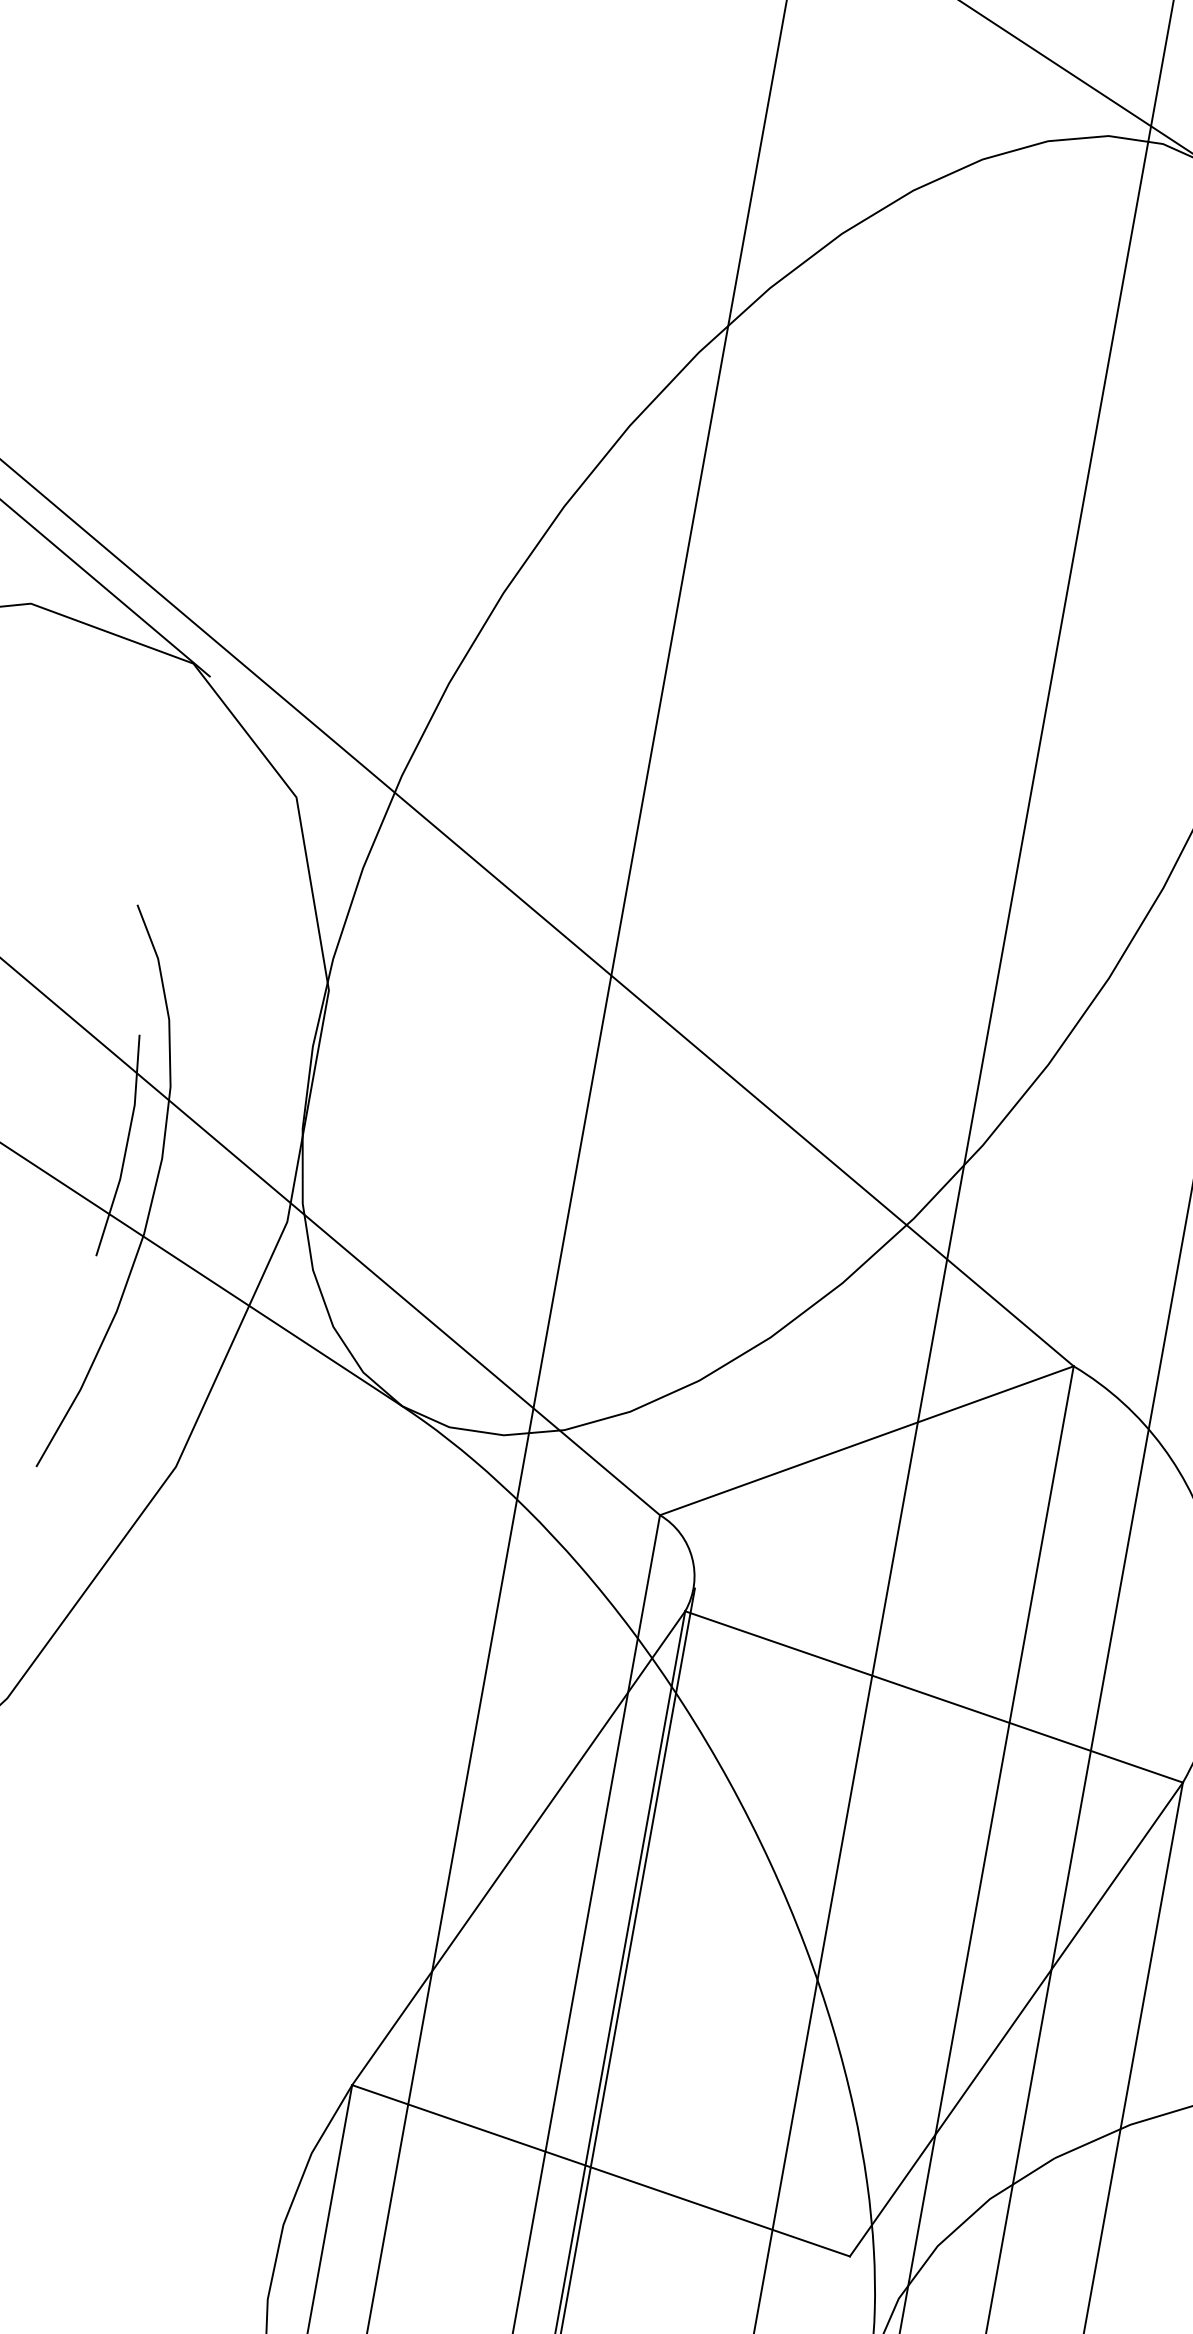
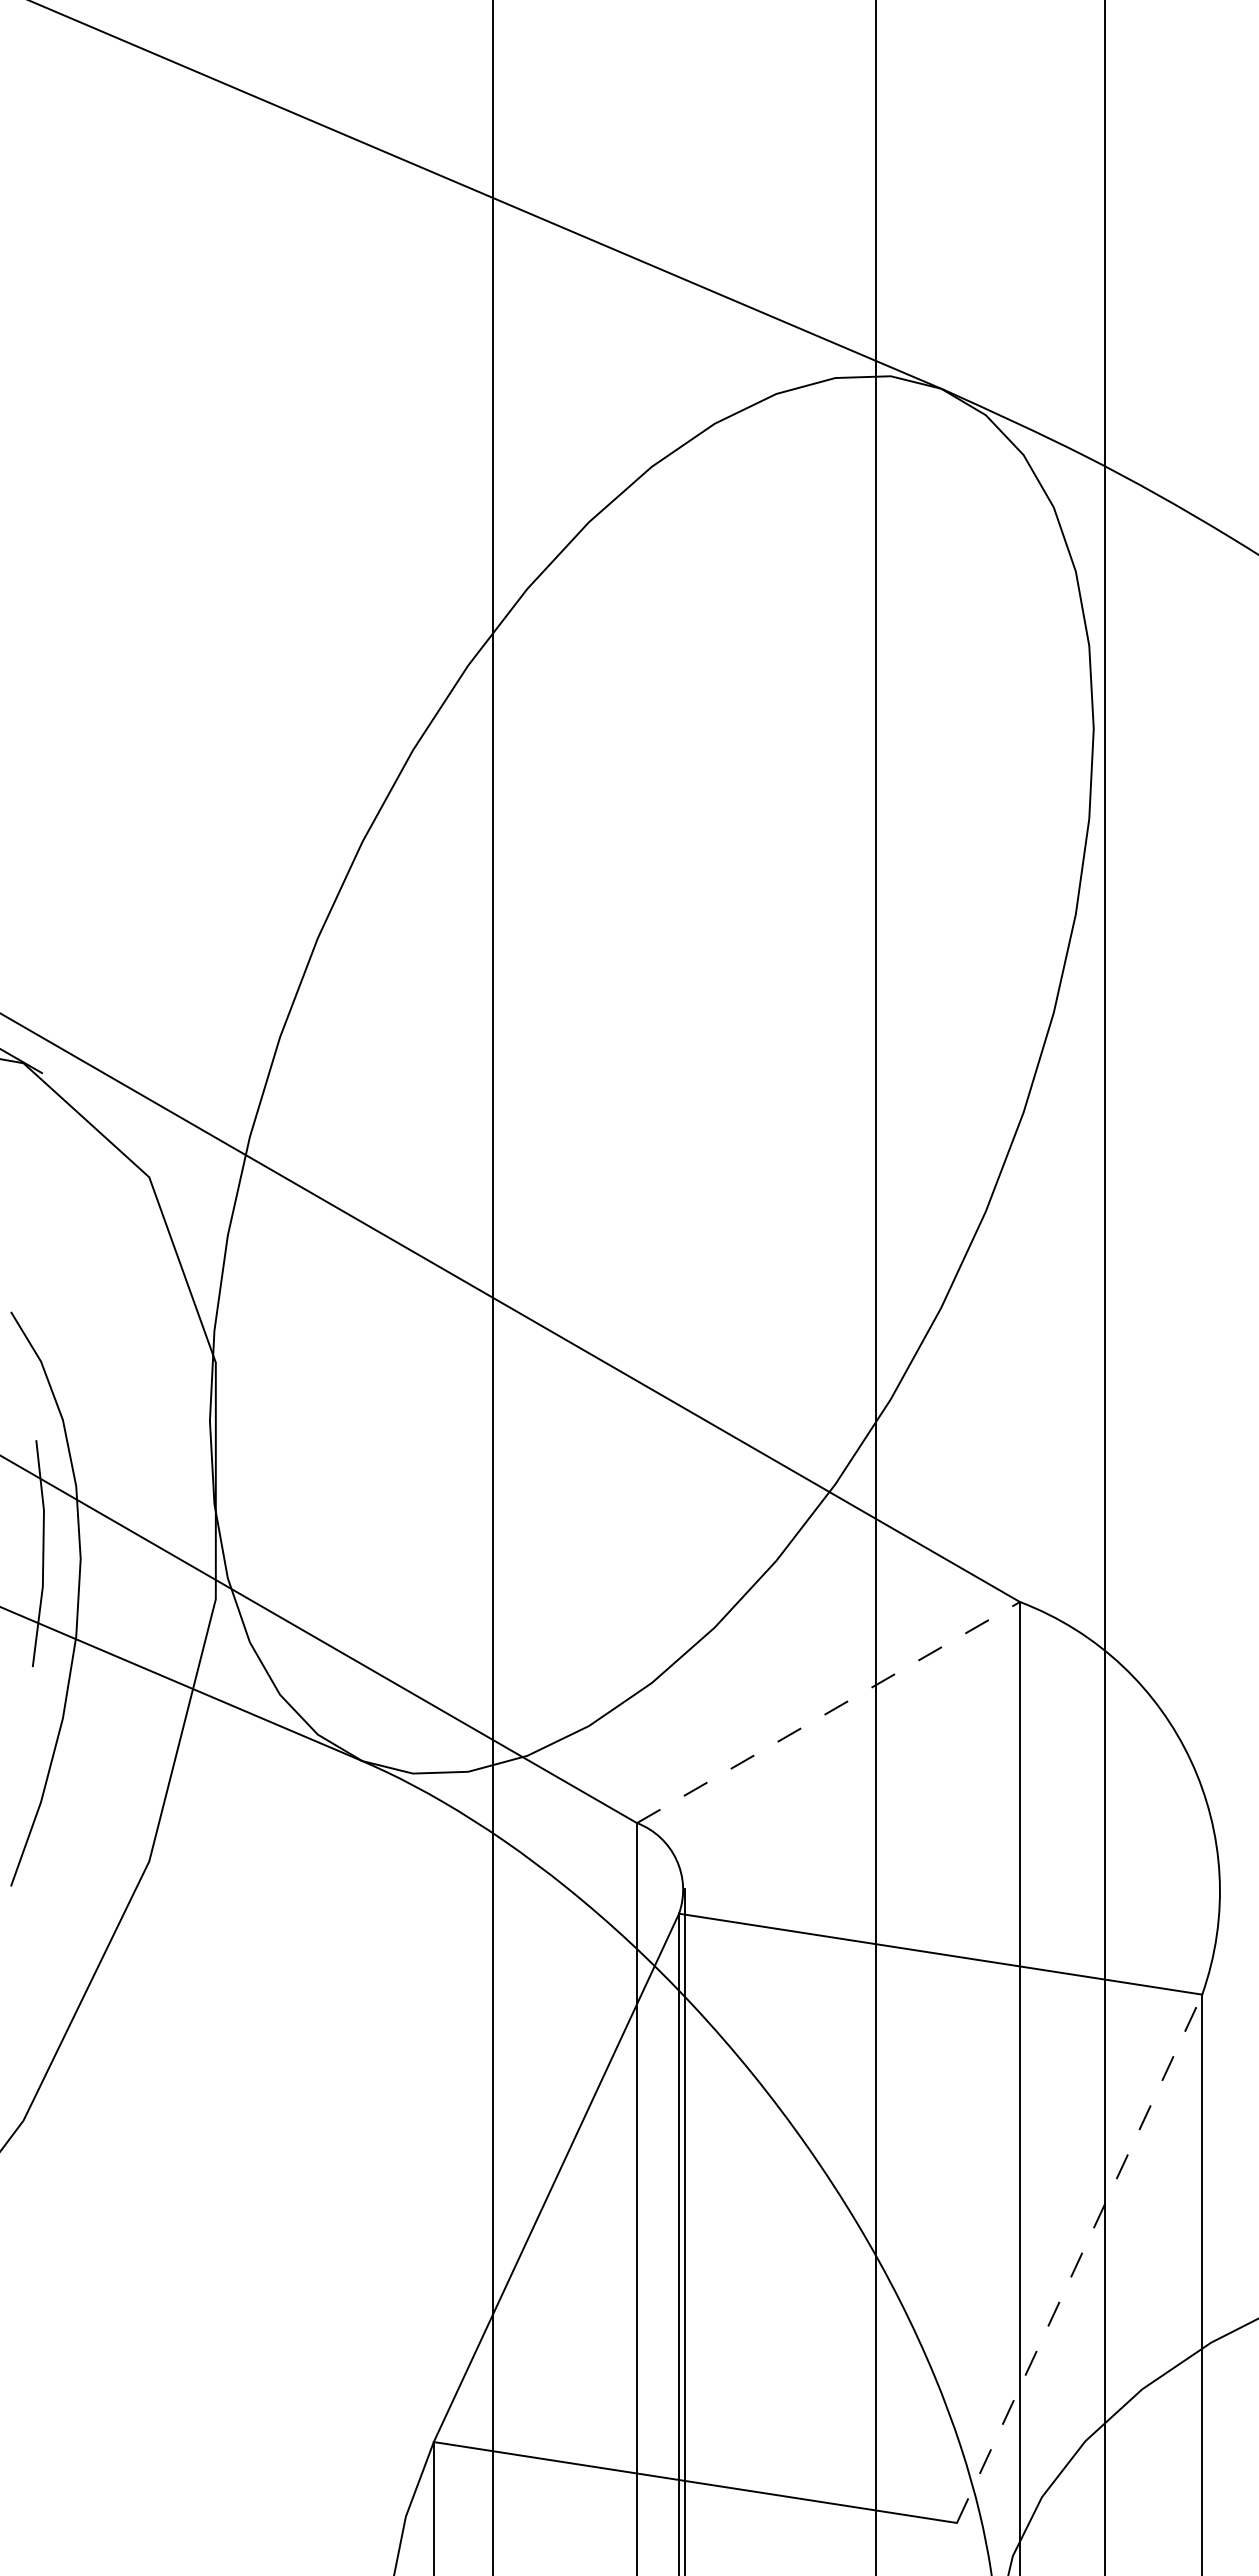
line: (866, 1440) -> (828, 1712), solid -> dashed
line: (1016, 2019) -> (1079, 2258), solid -> dashed

